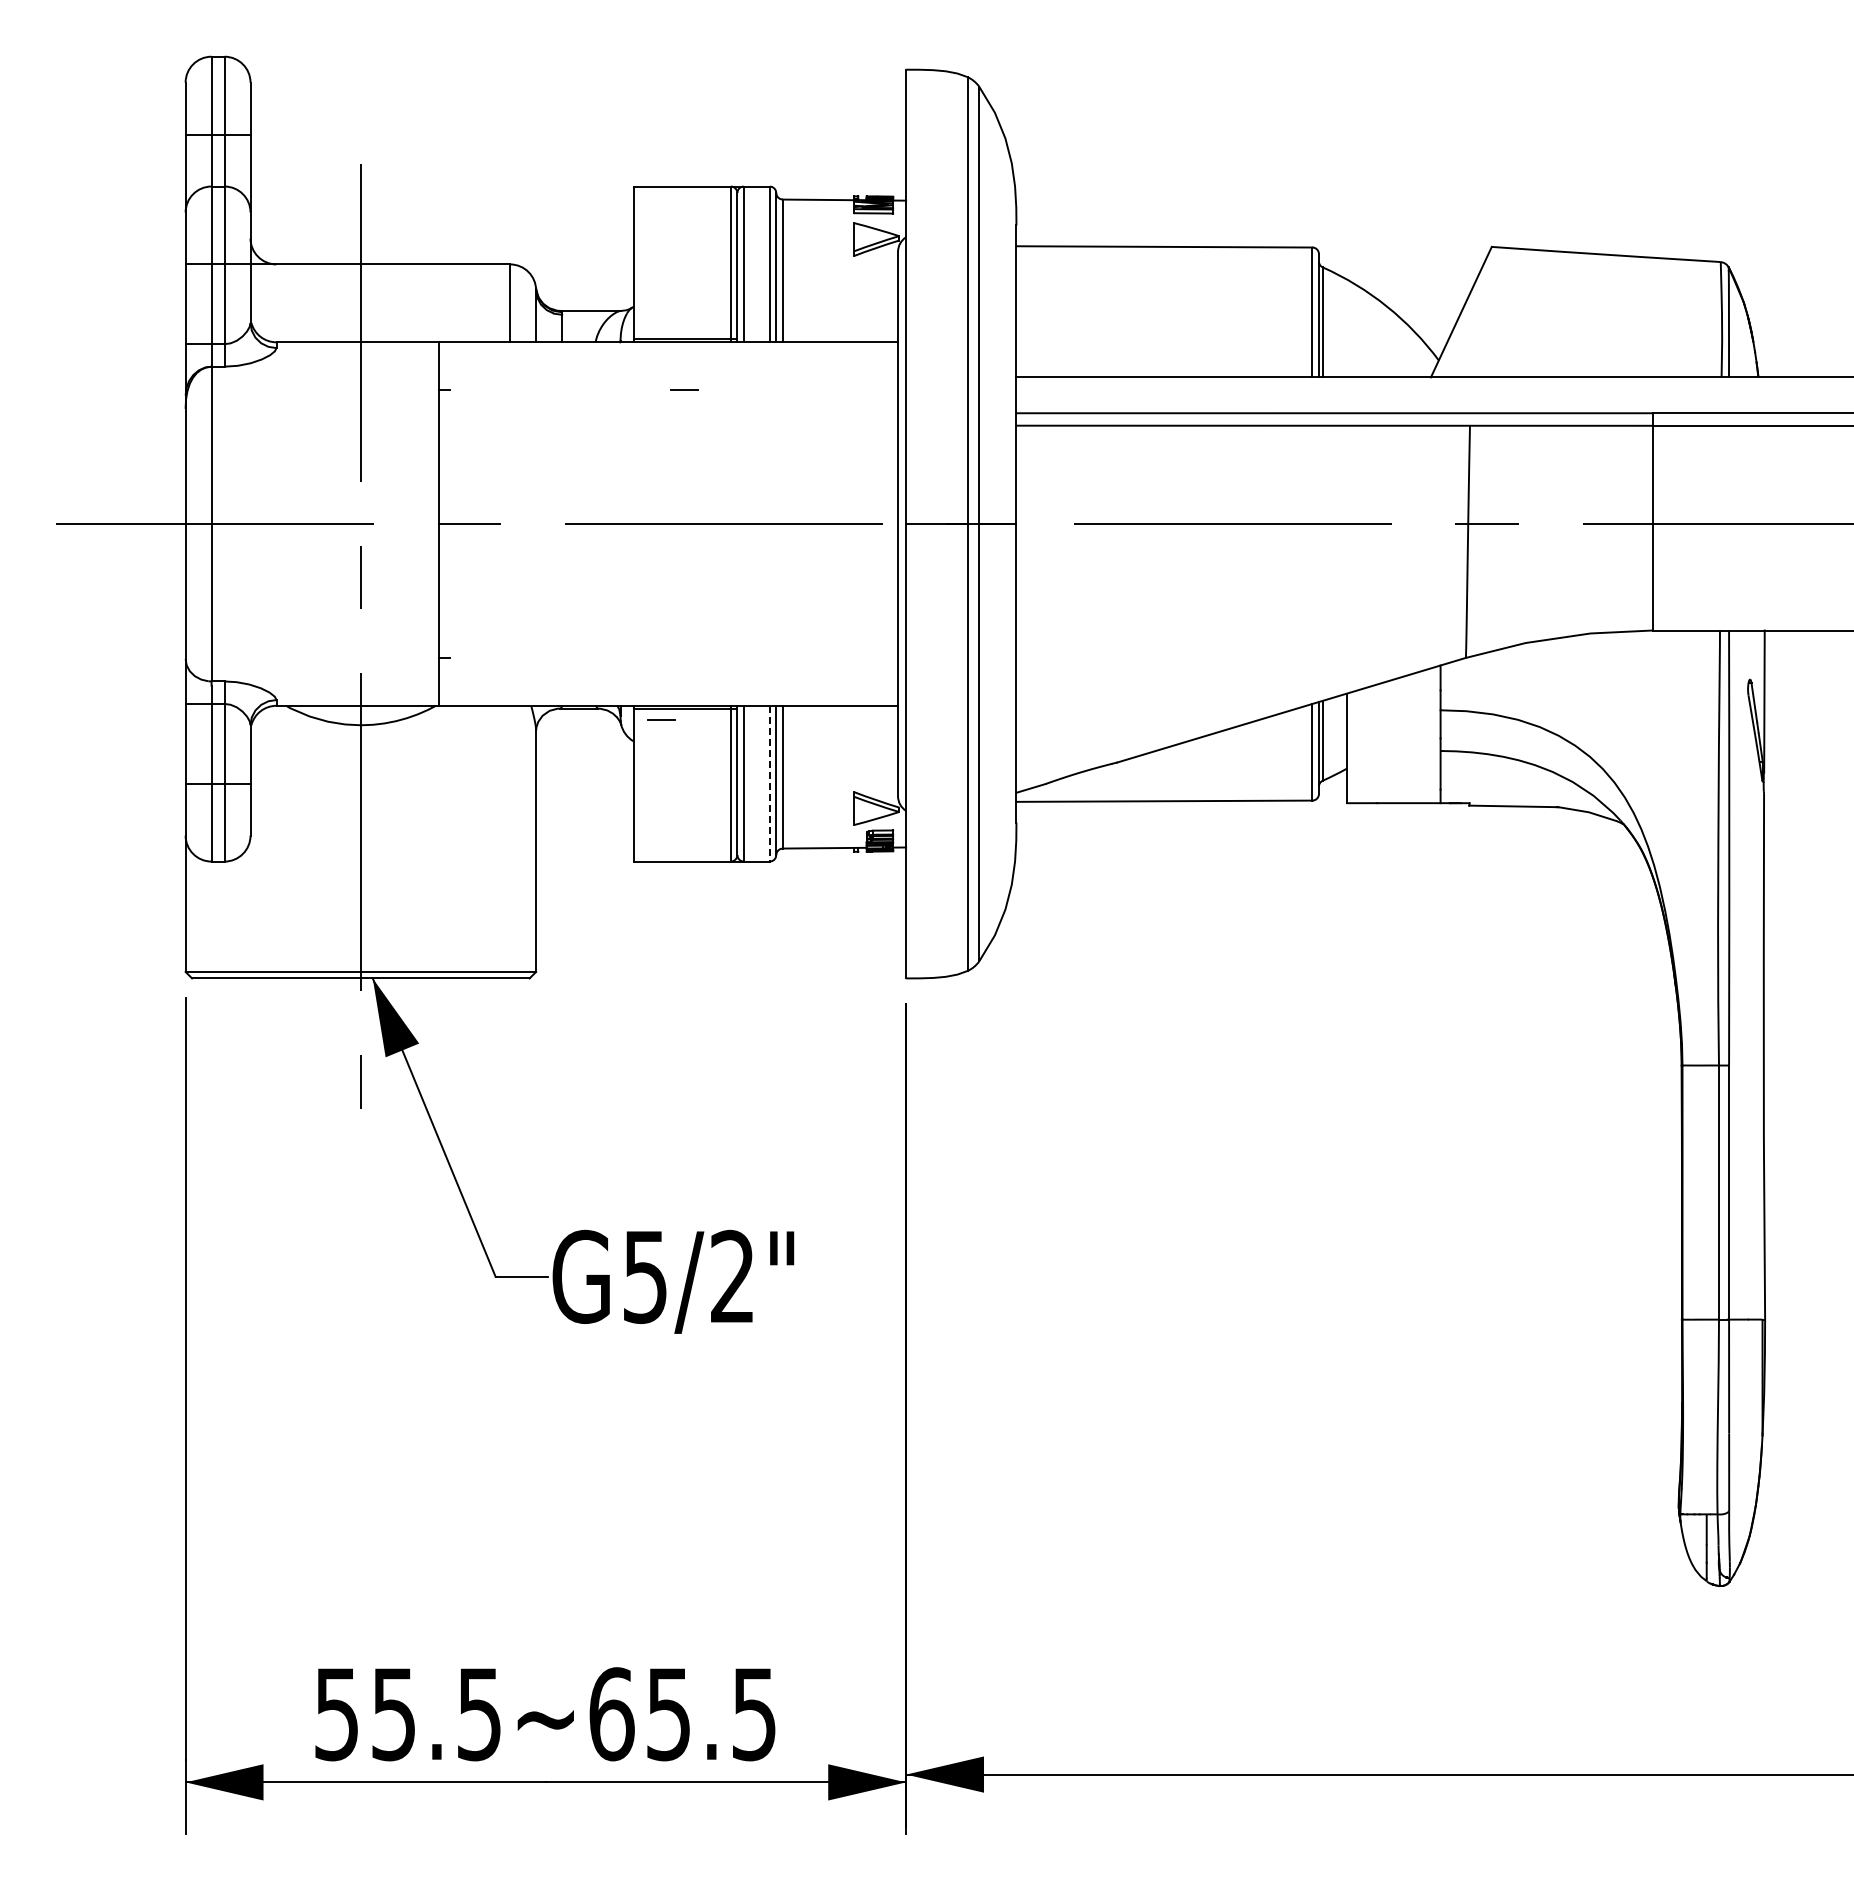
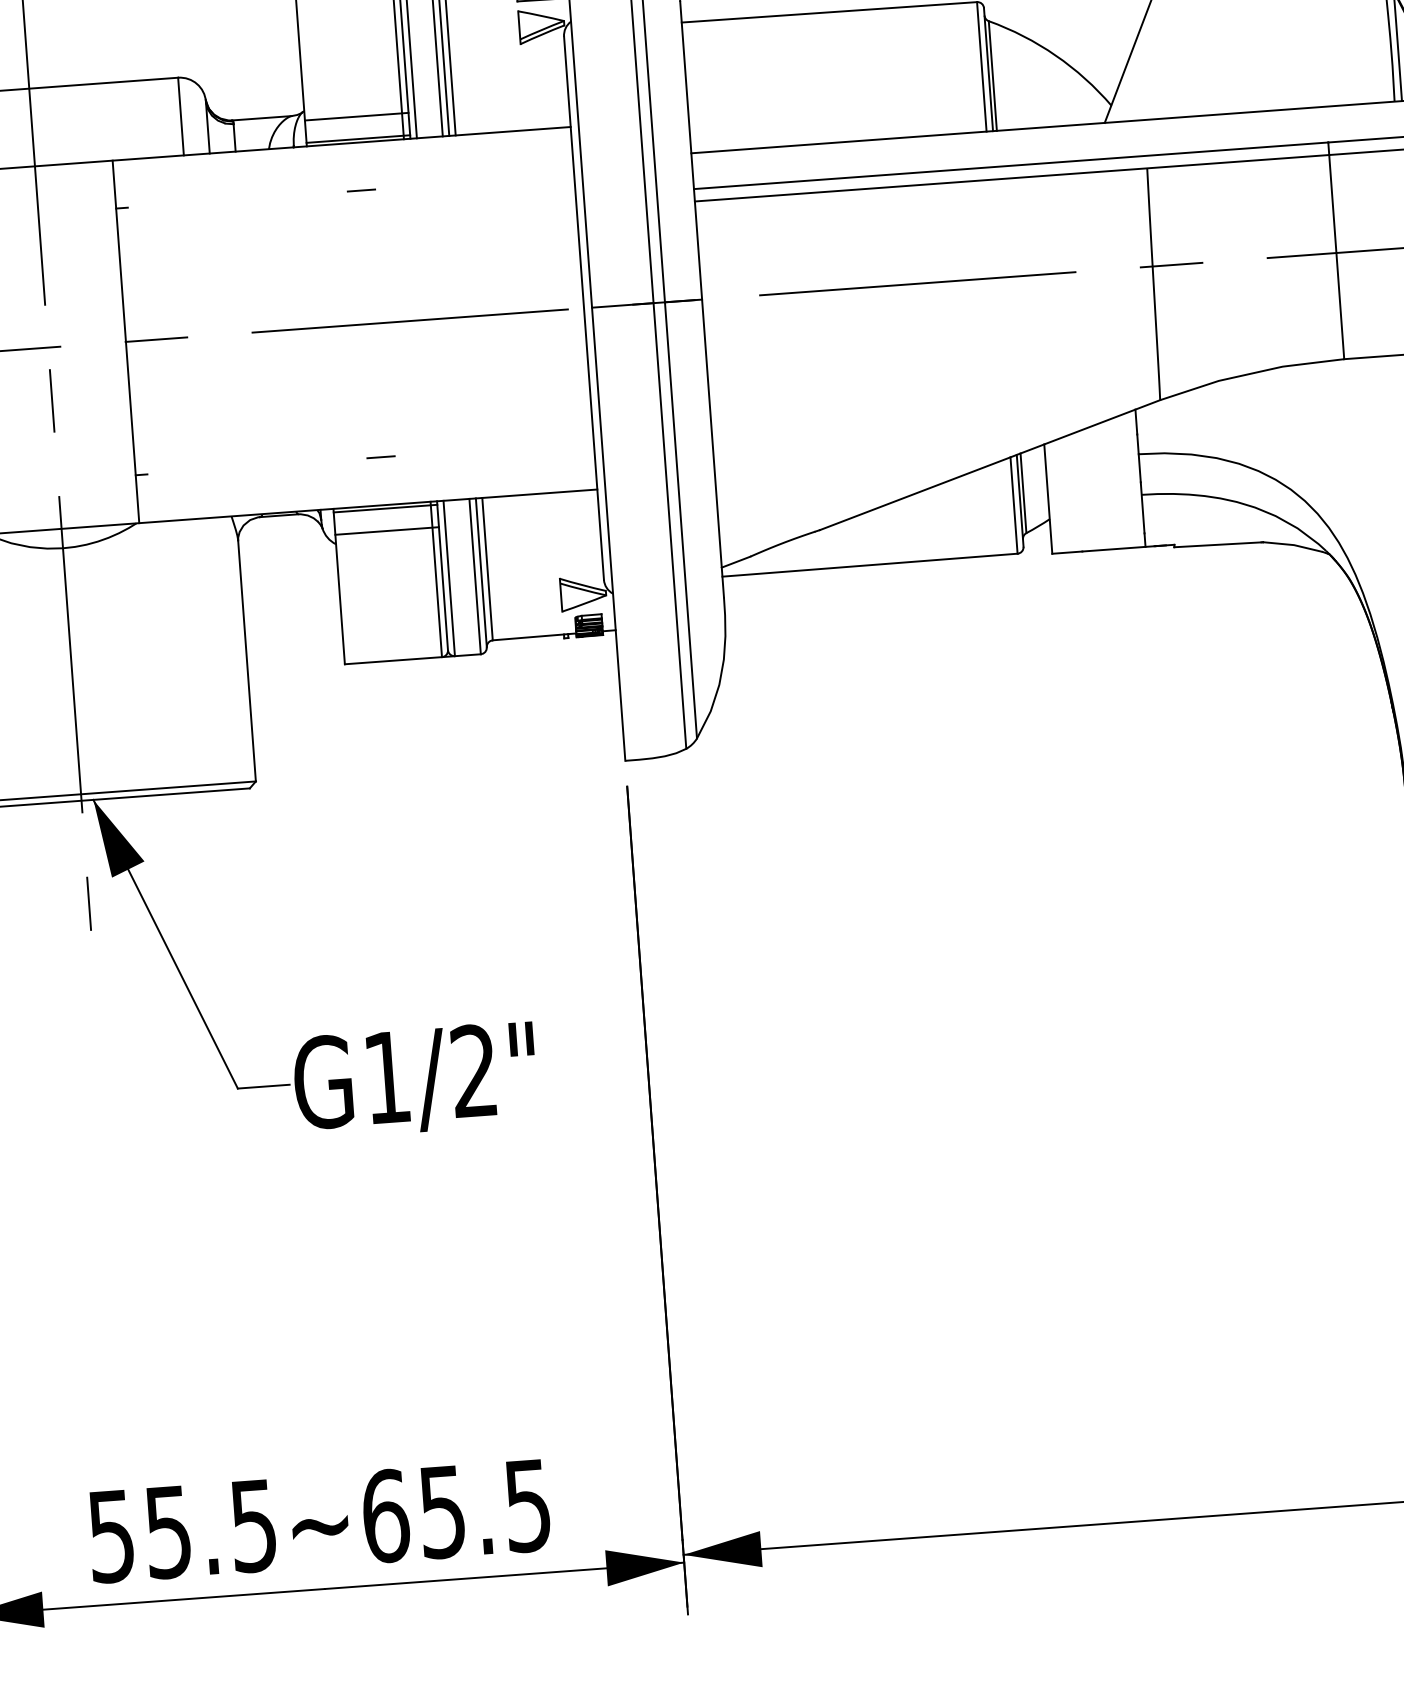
line: (685, 316) -> (356, 116), added
line: (661, 719) -> (380, 456), moved
line: (685, 731) -> (387, 530), added
line: (769, 783) -> (474, 576), dashed -> solid
text: (645, 1277) -> (387, 1078), G5/2" -> G1/2"

